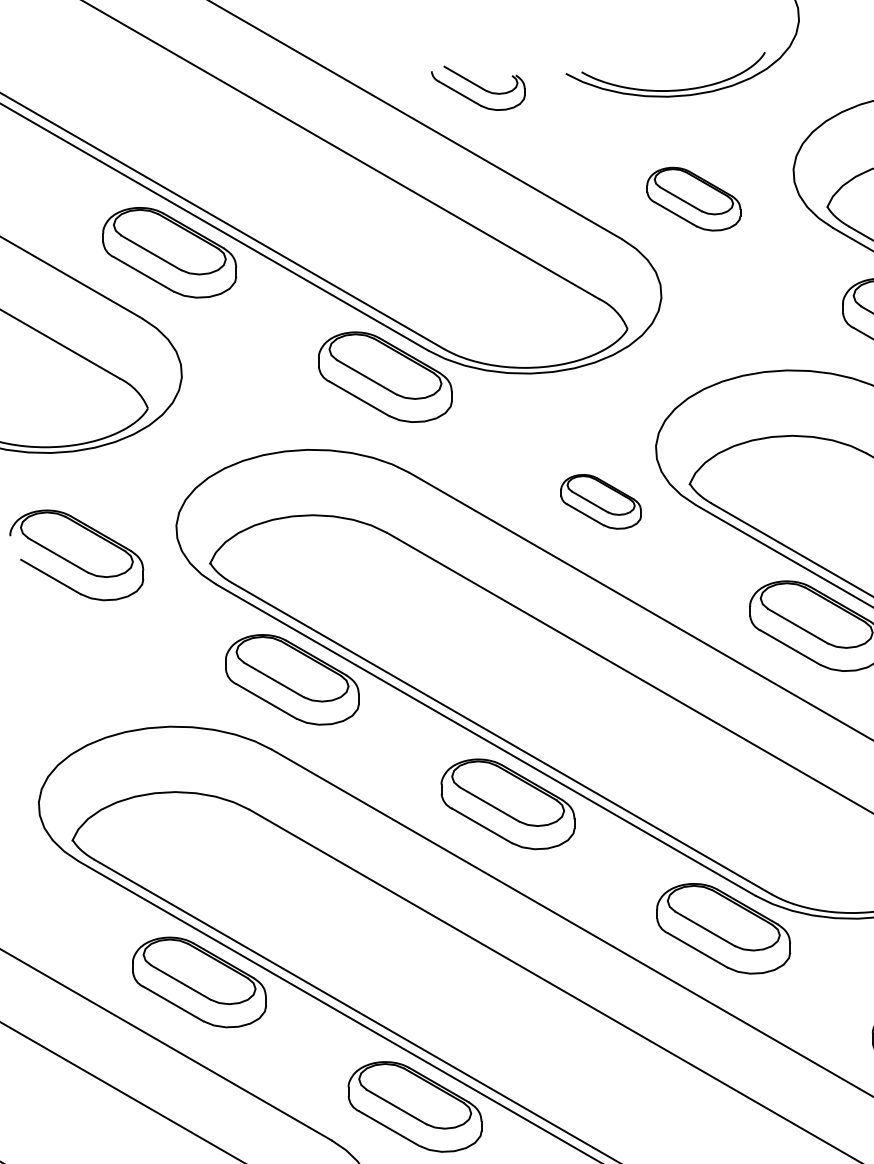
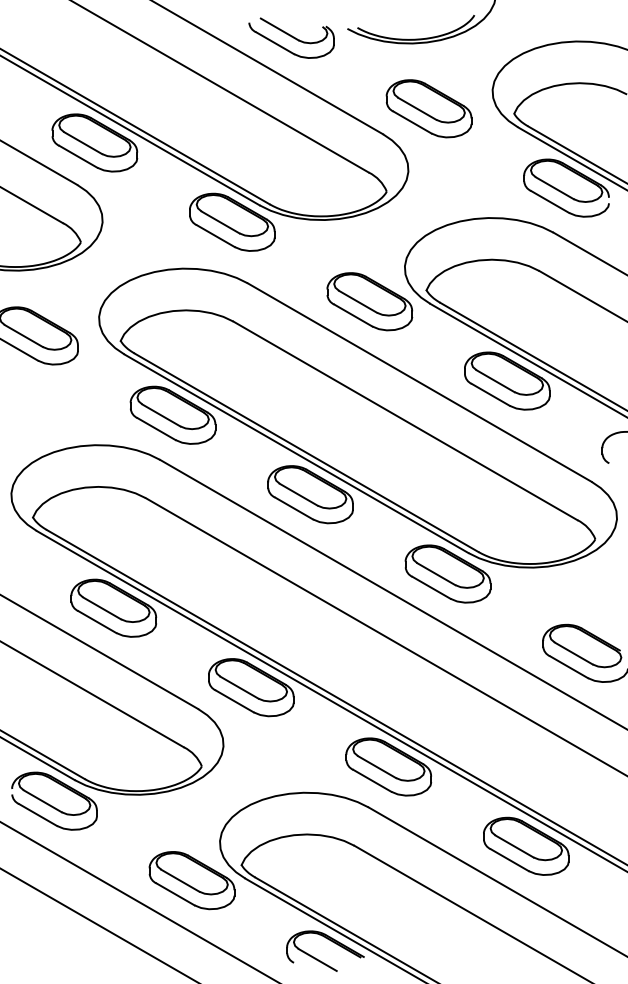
part: (478, 87) -> (291, 37), size x1.43
part: (692, 198) -> (428, 108), size x1.43
part: (600, 501) -> (369, 301), size x1.67

